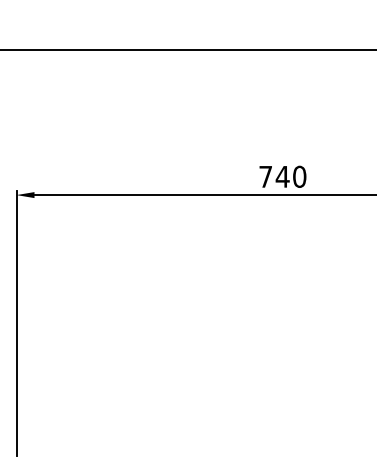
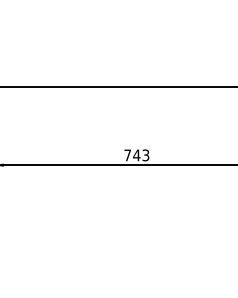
text: (298, 177) -> (145, 155), 740 -> 743

